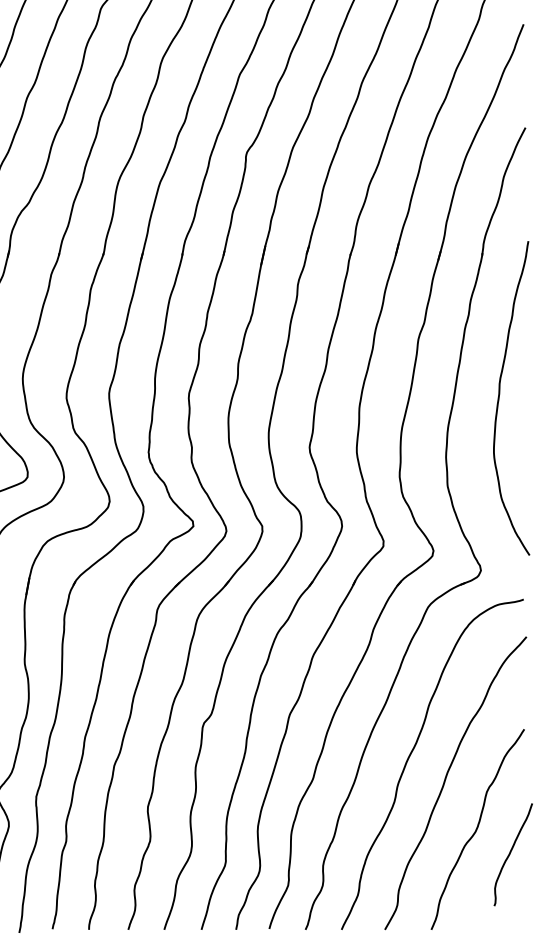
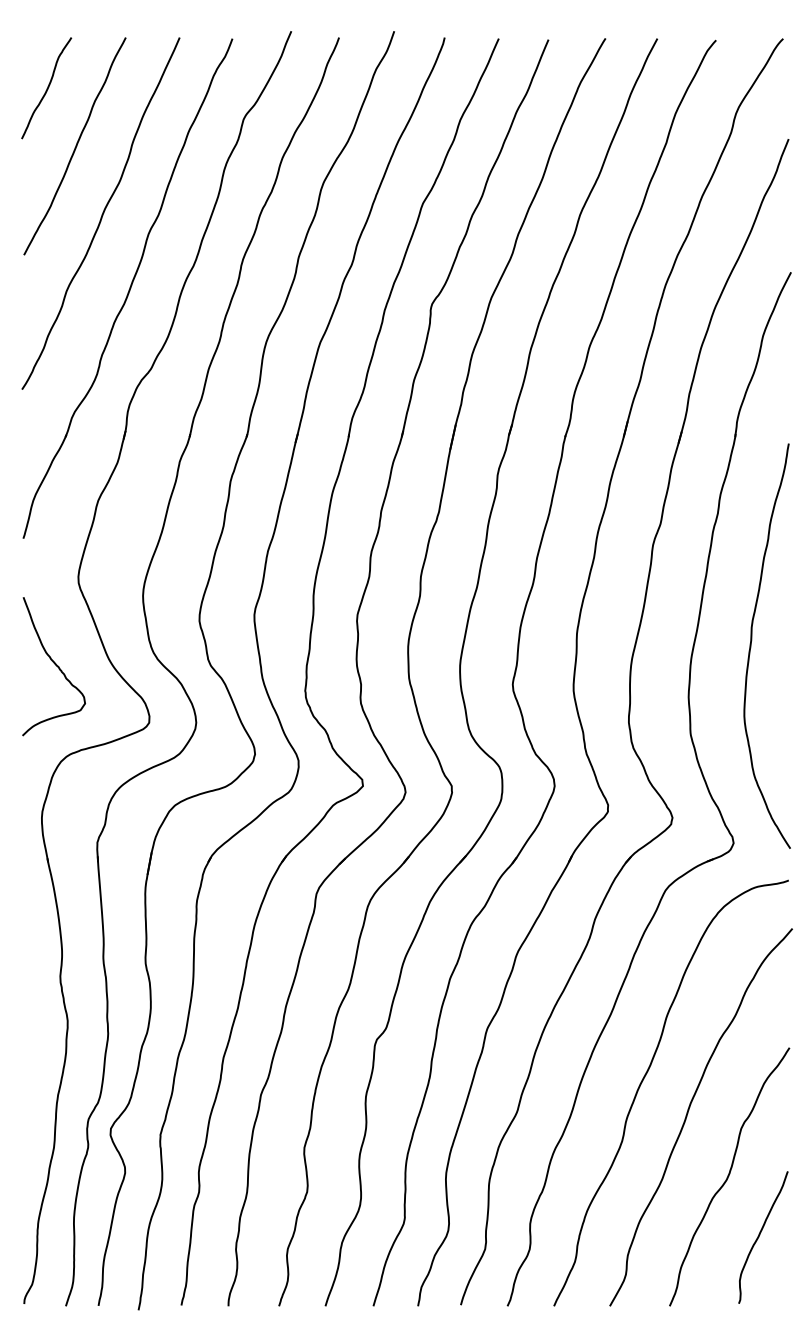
curve: (500, 393) -> (752, 640), moved
curve: (511, 853) -> (760, 1235), moved

